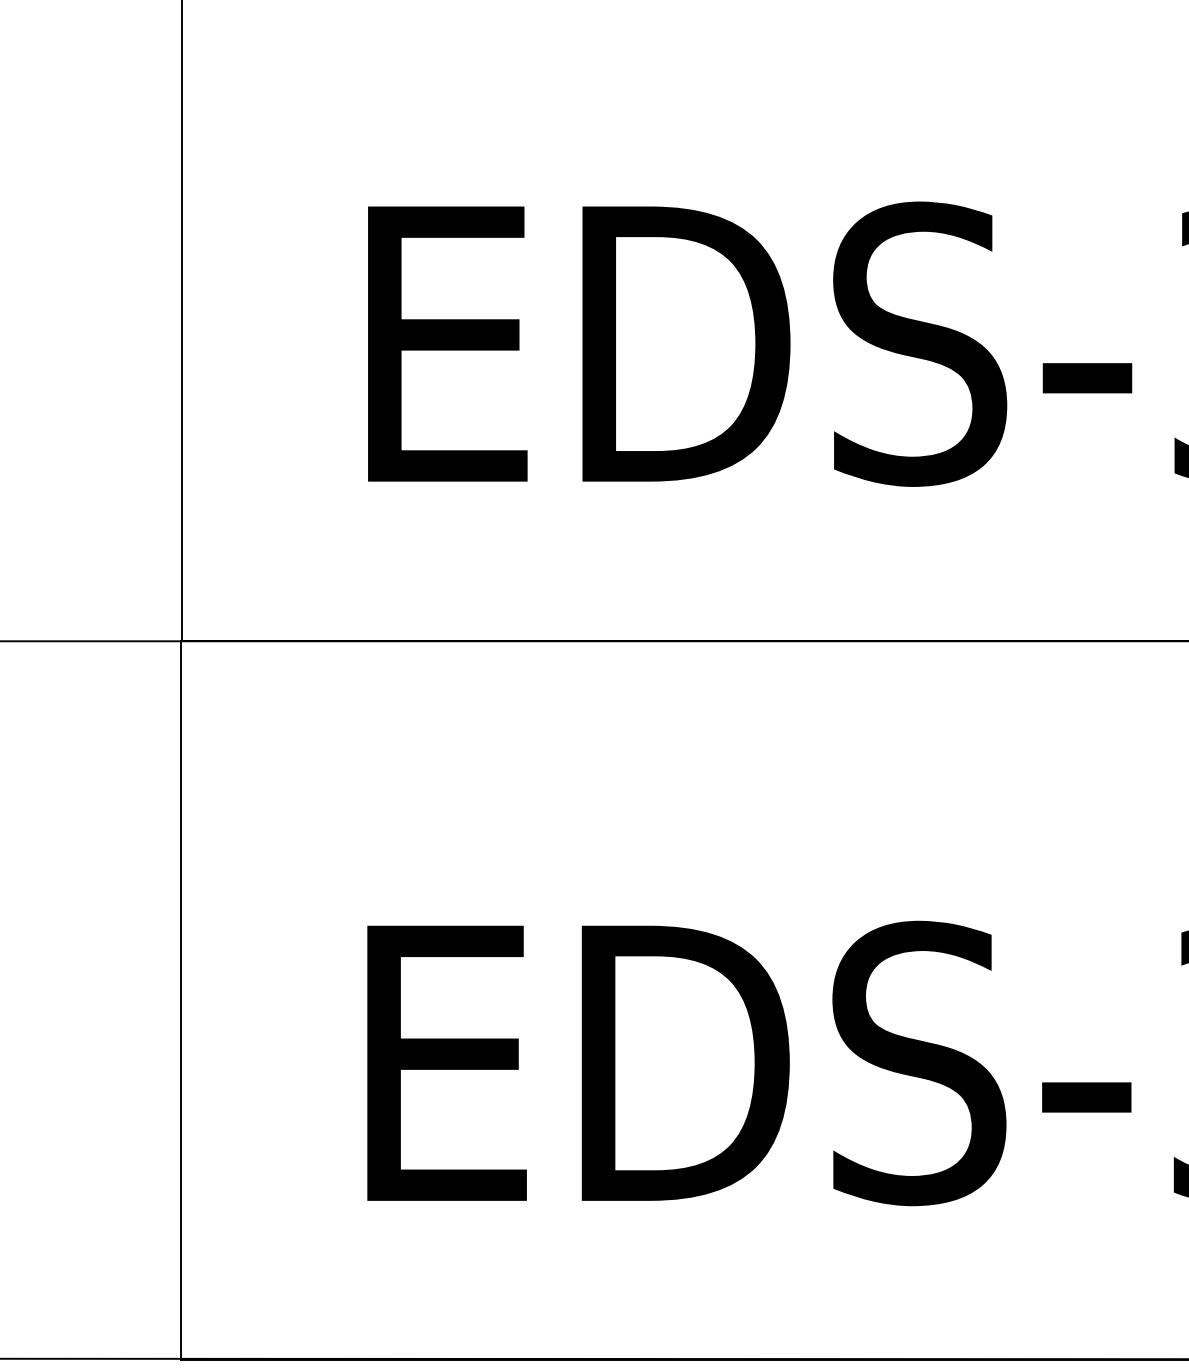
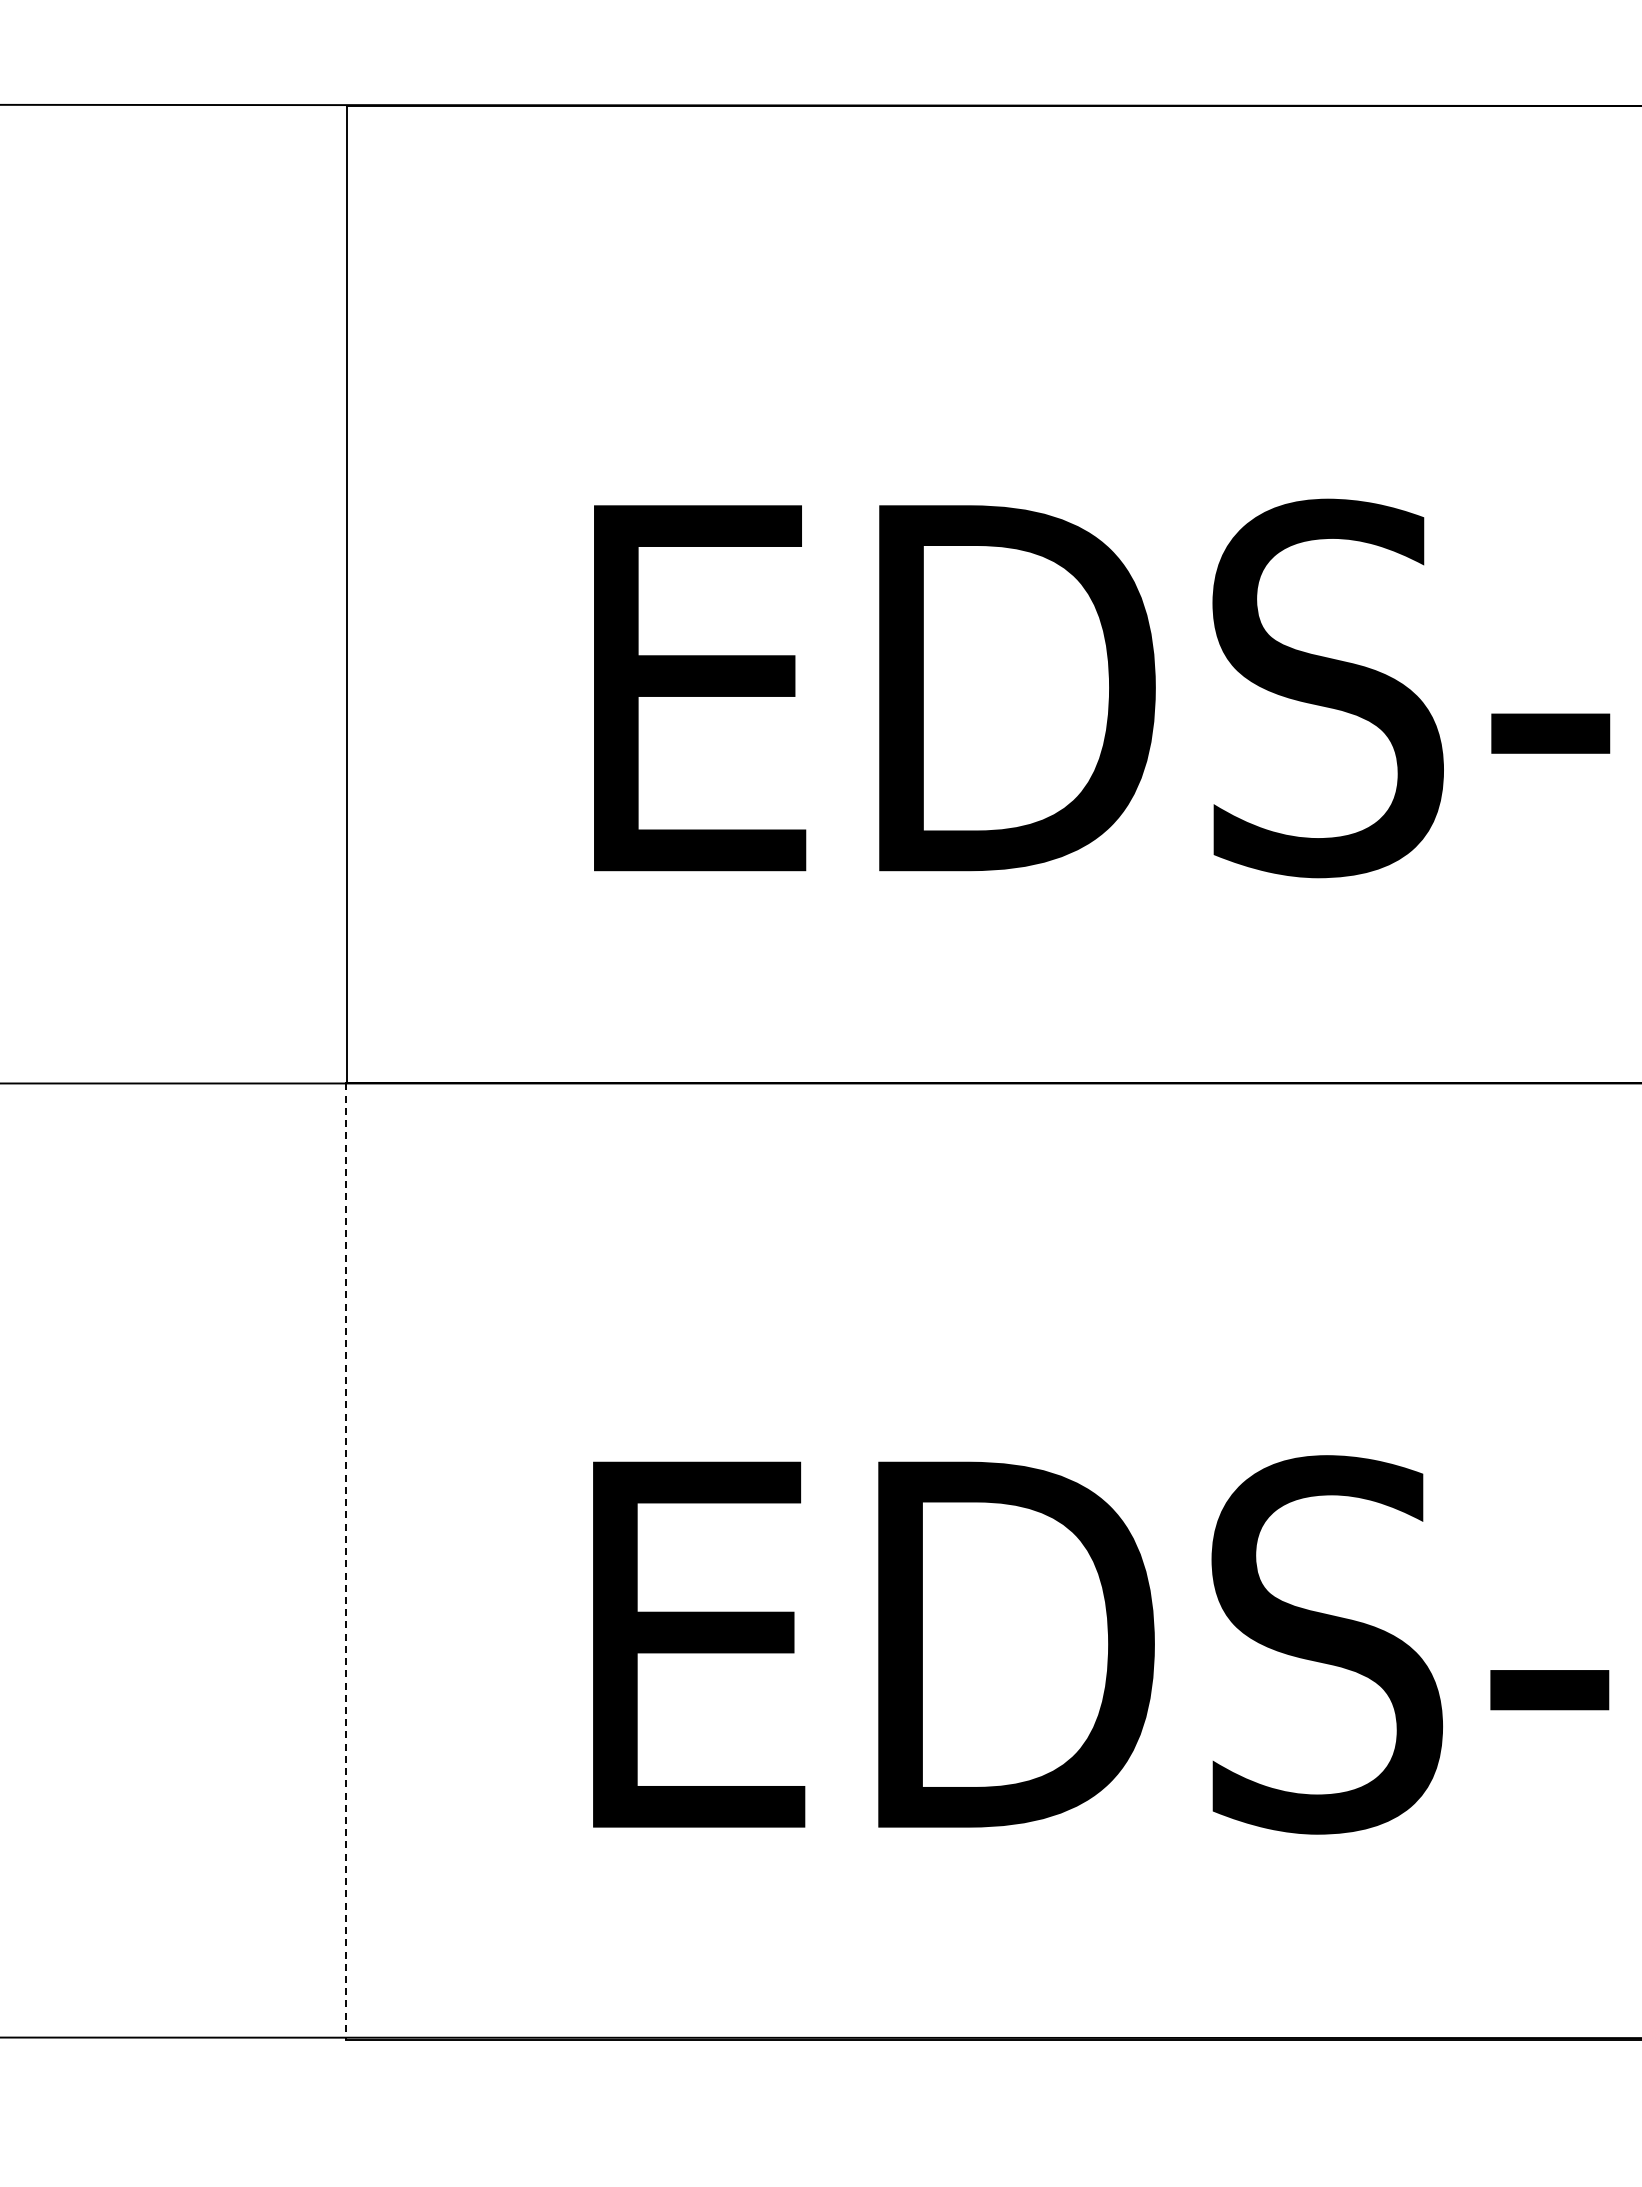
line: (181, 1001) -> (345, 1562), solid -> dashed

